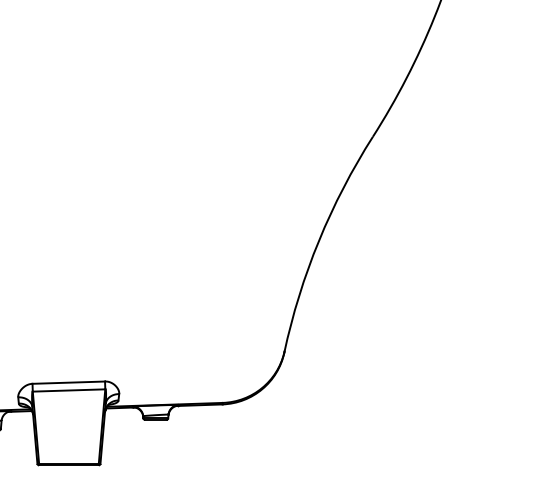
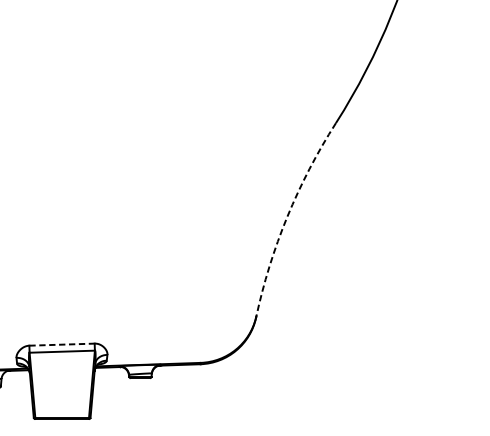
arc: (319, 240) -> (287, 216), solid -> dashed
line: (69, 382) -> (62, 344), solid -> dashed

